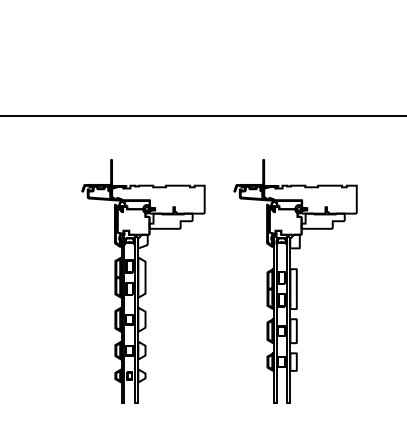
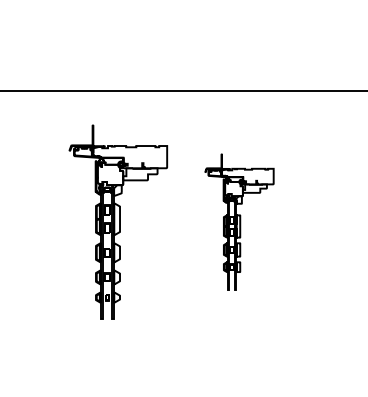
part: (295, 280) -> (239, 221), size x0.7

